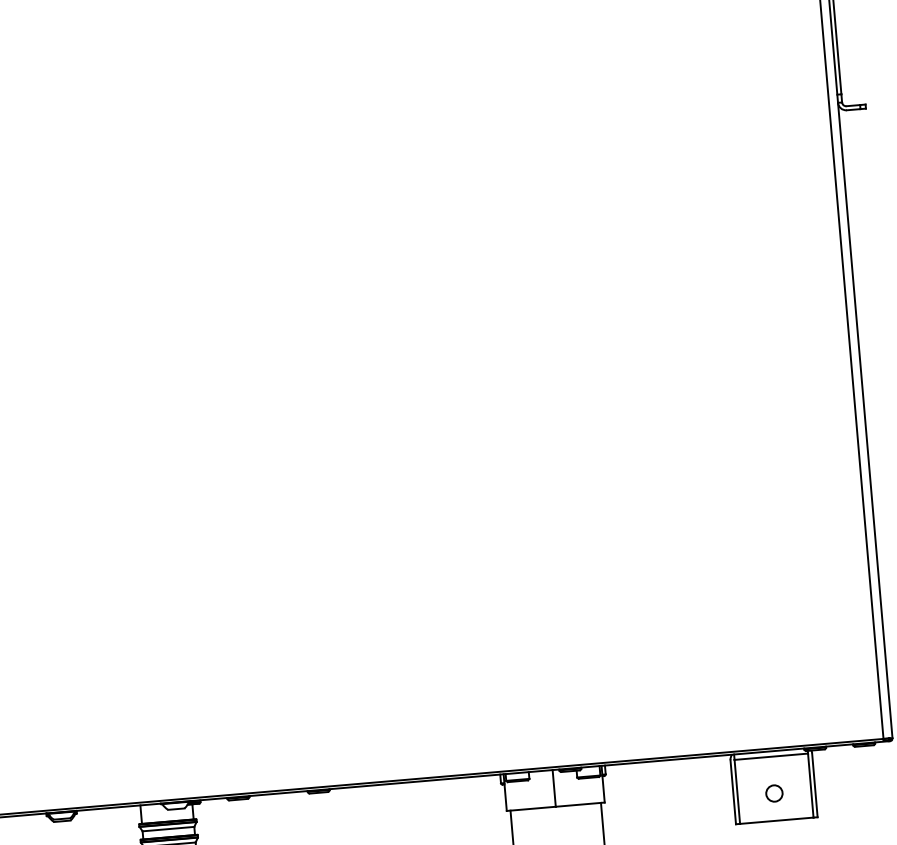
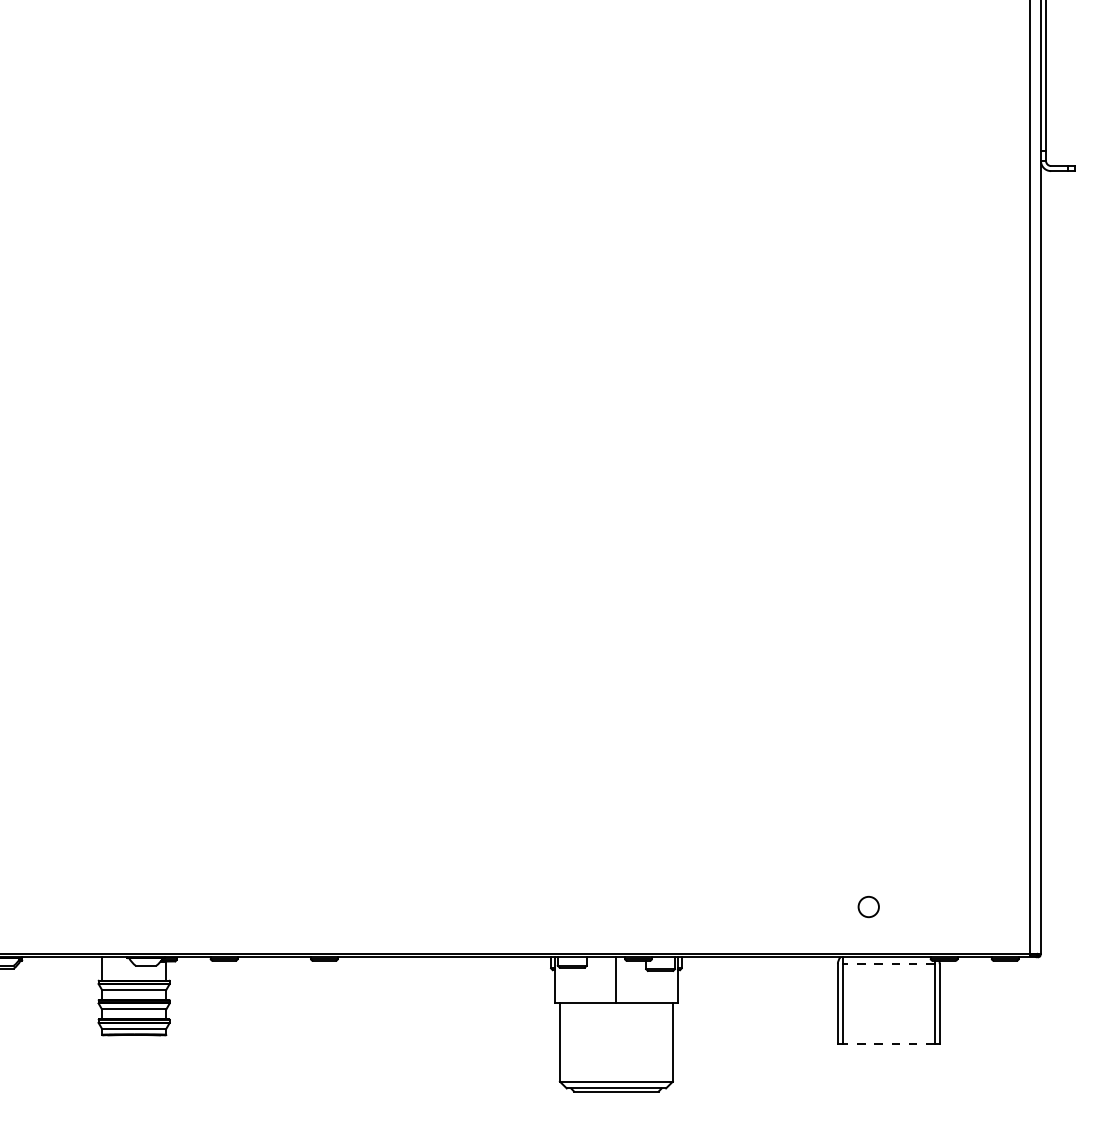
line: (771, 757) -> (888, 964), solid -> dashed
circle: (774, 793) -> (868, 907), moved
line: (776, 821) -> (888, 1044), solid -> dashed

